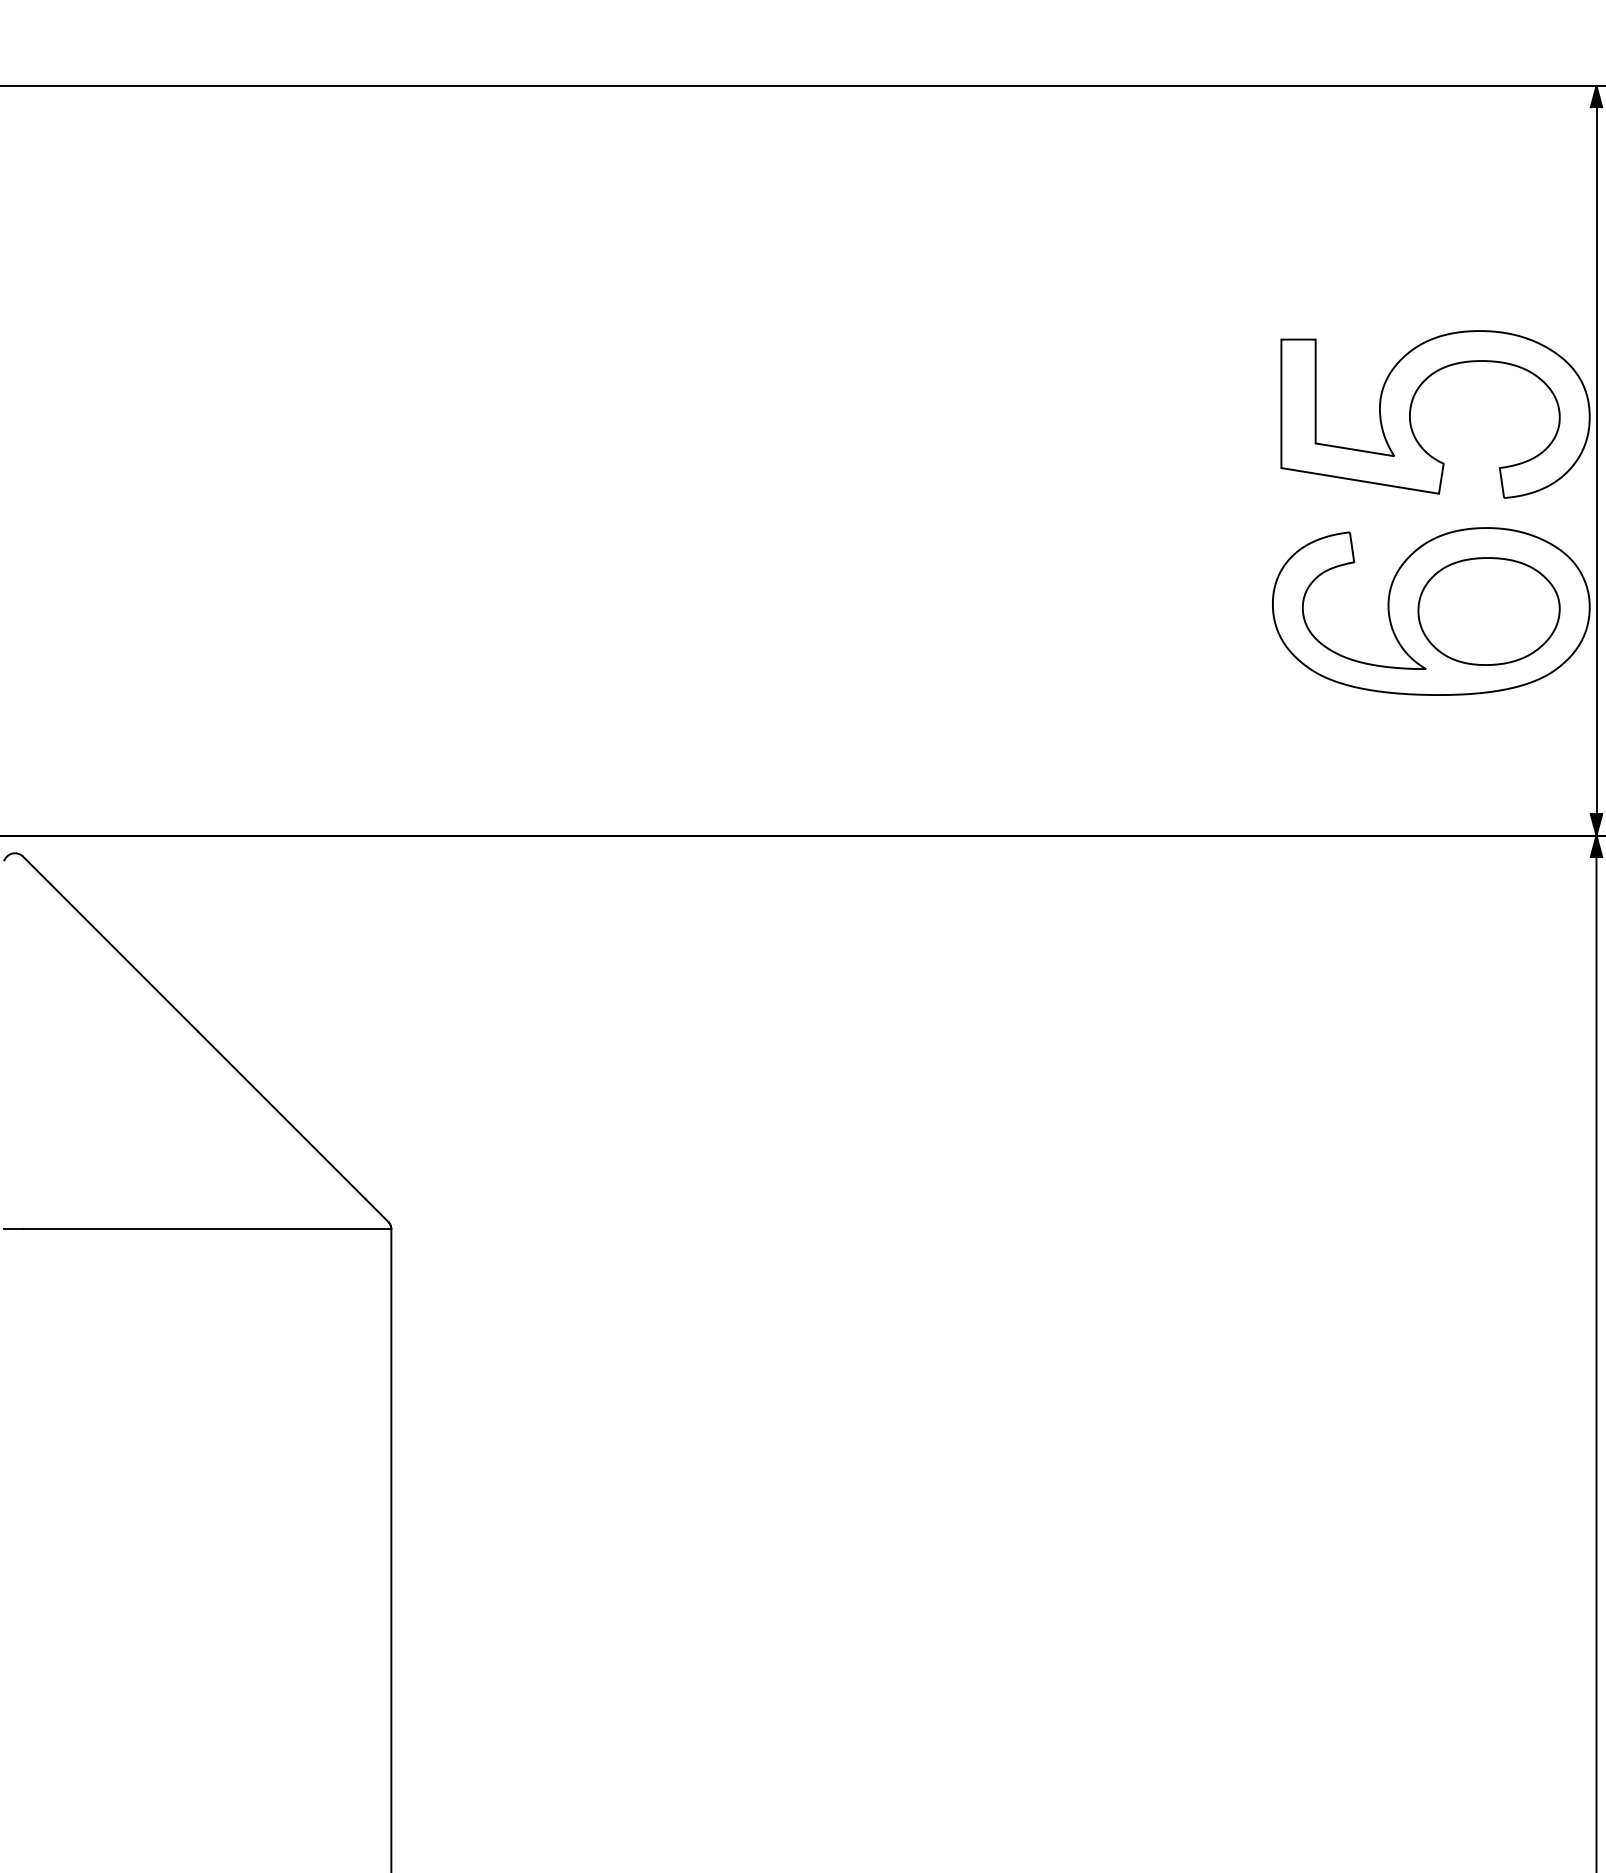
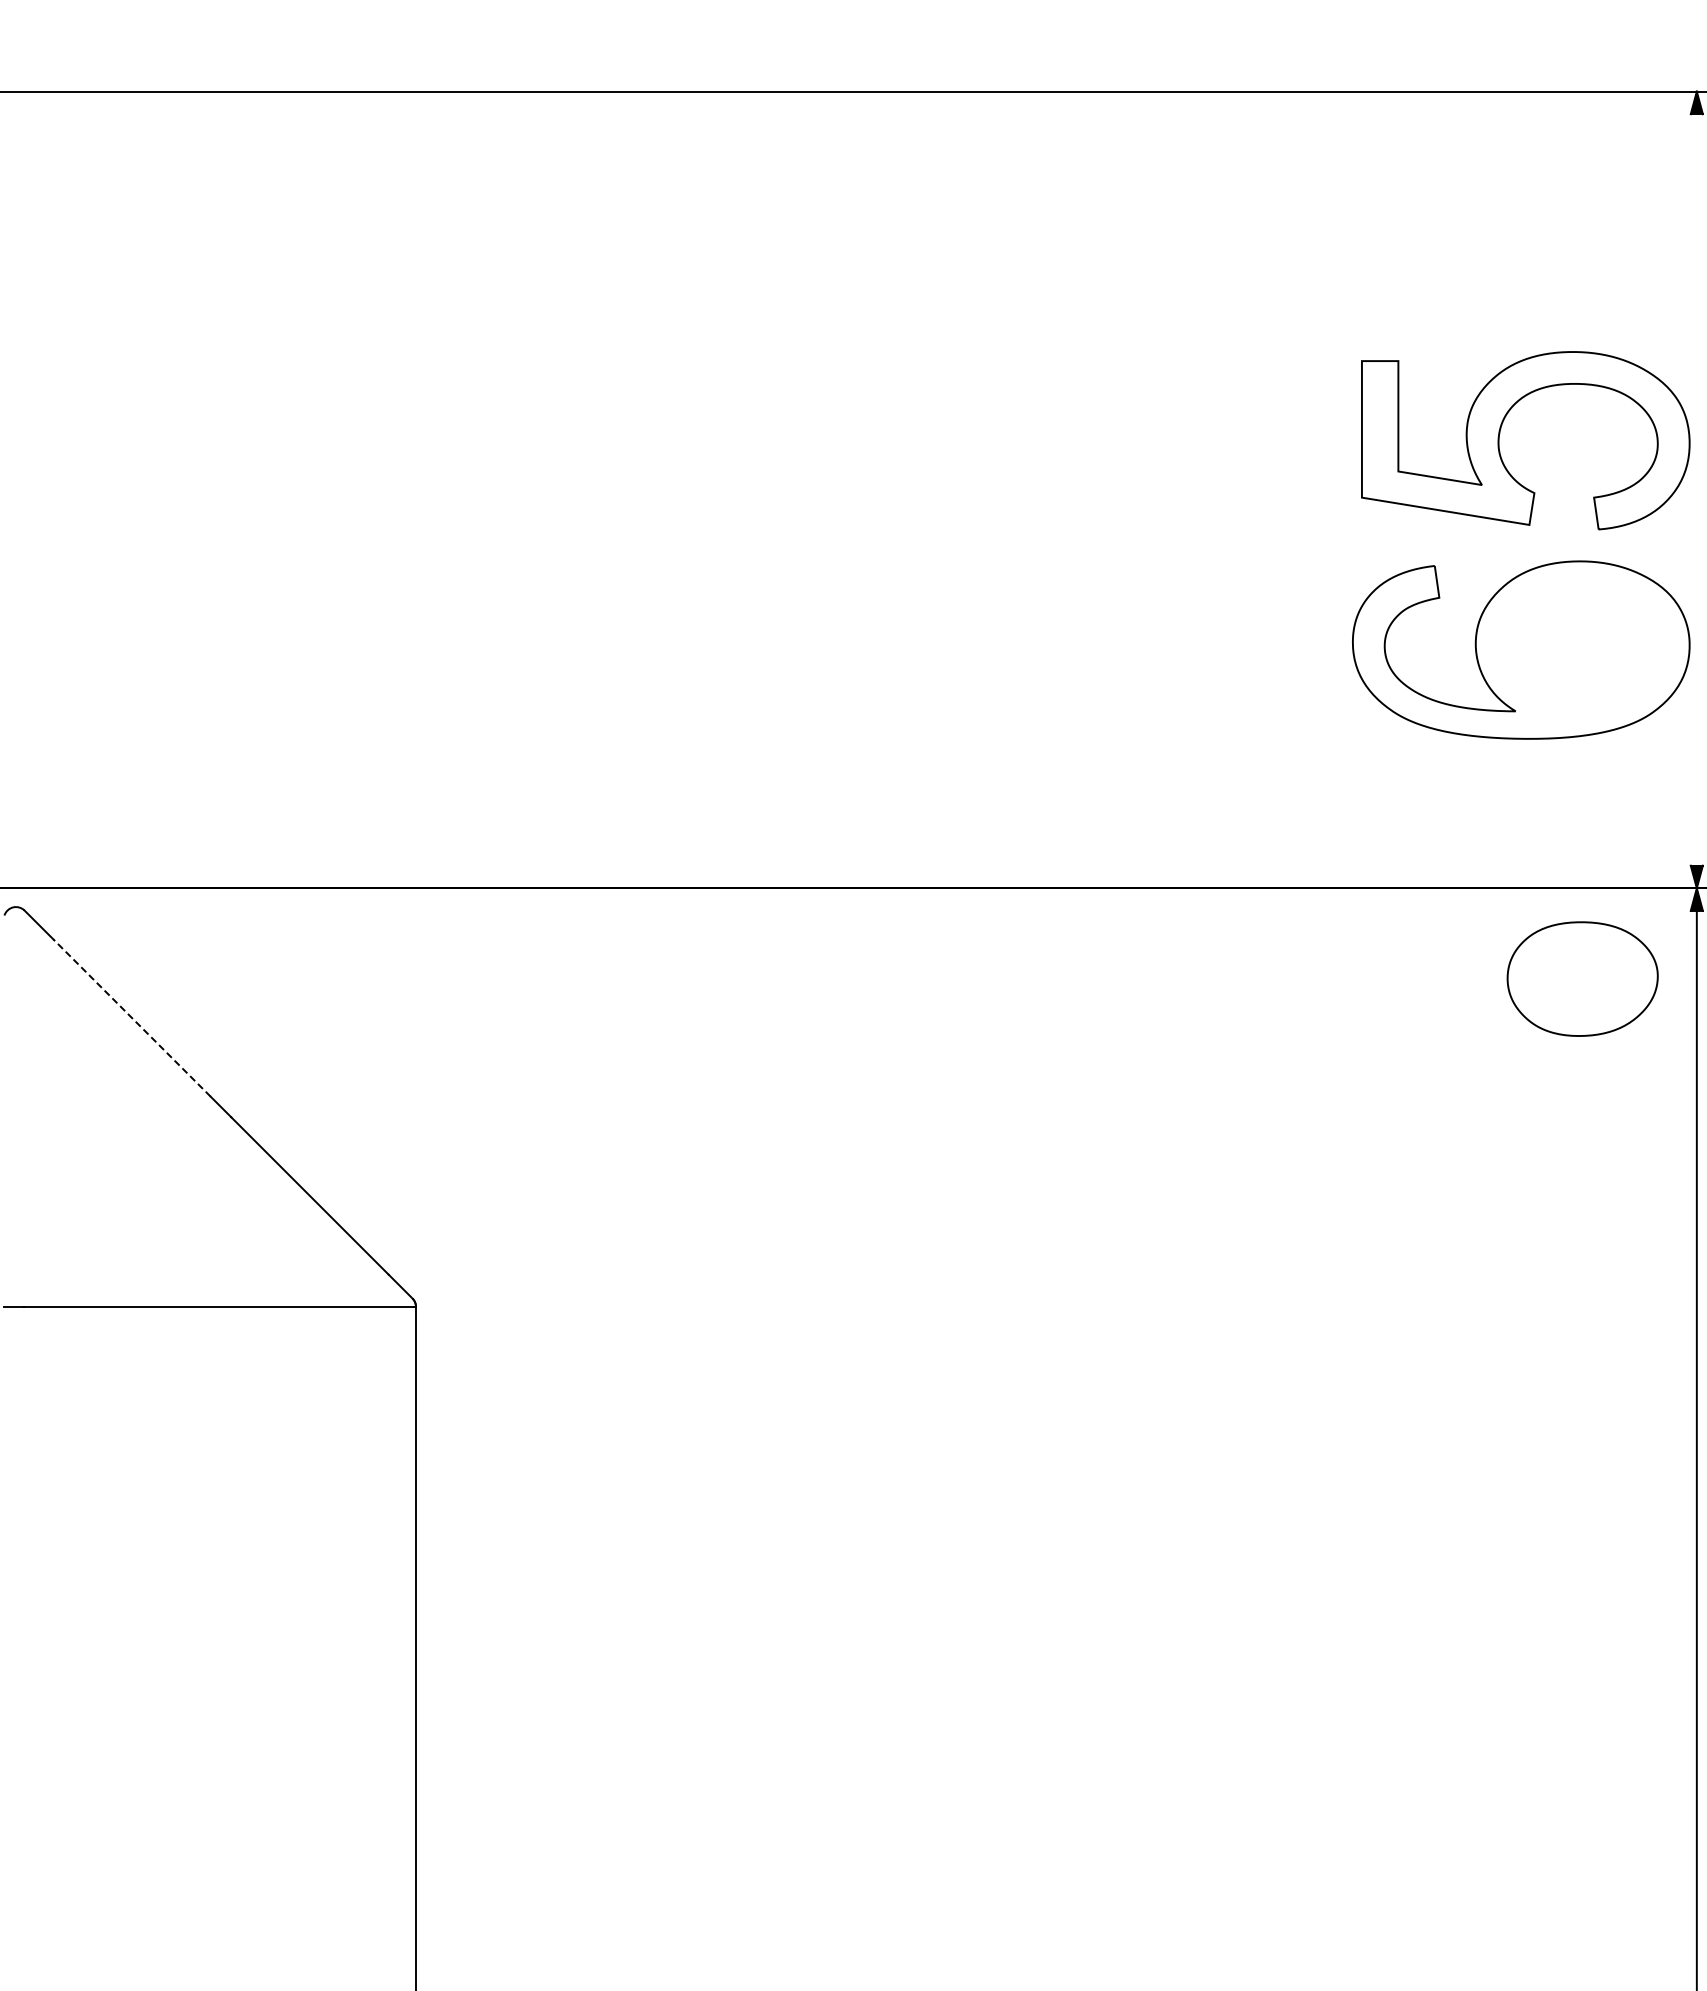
line: (1596, 460) -> (1696, 489), removed
part: (1488, 610) -> (1582, 978), moved
line: (123, 957) -> (131, 1017), solid -> dashed

